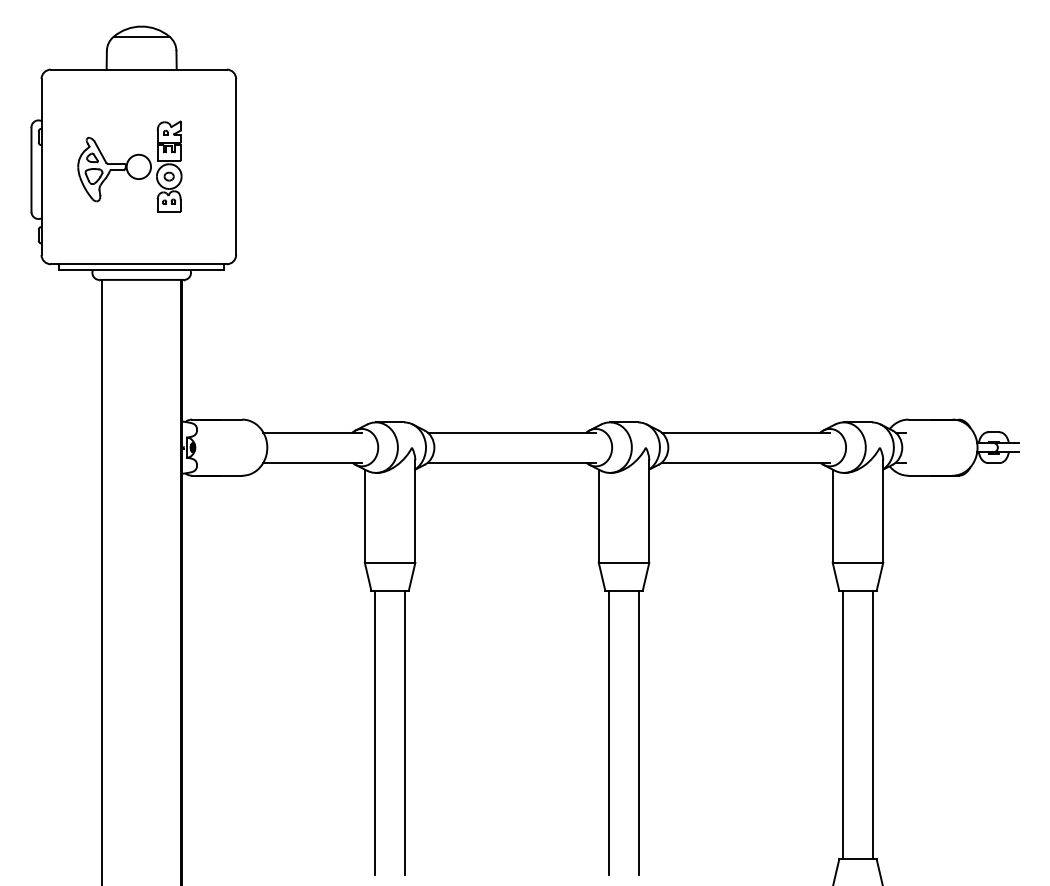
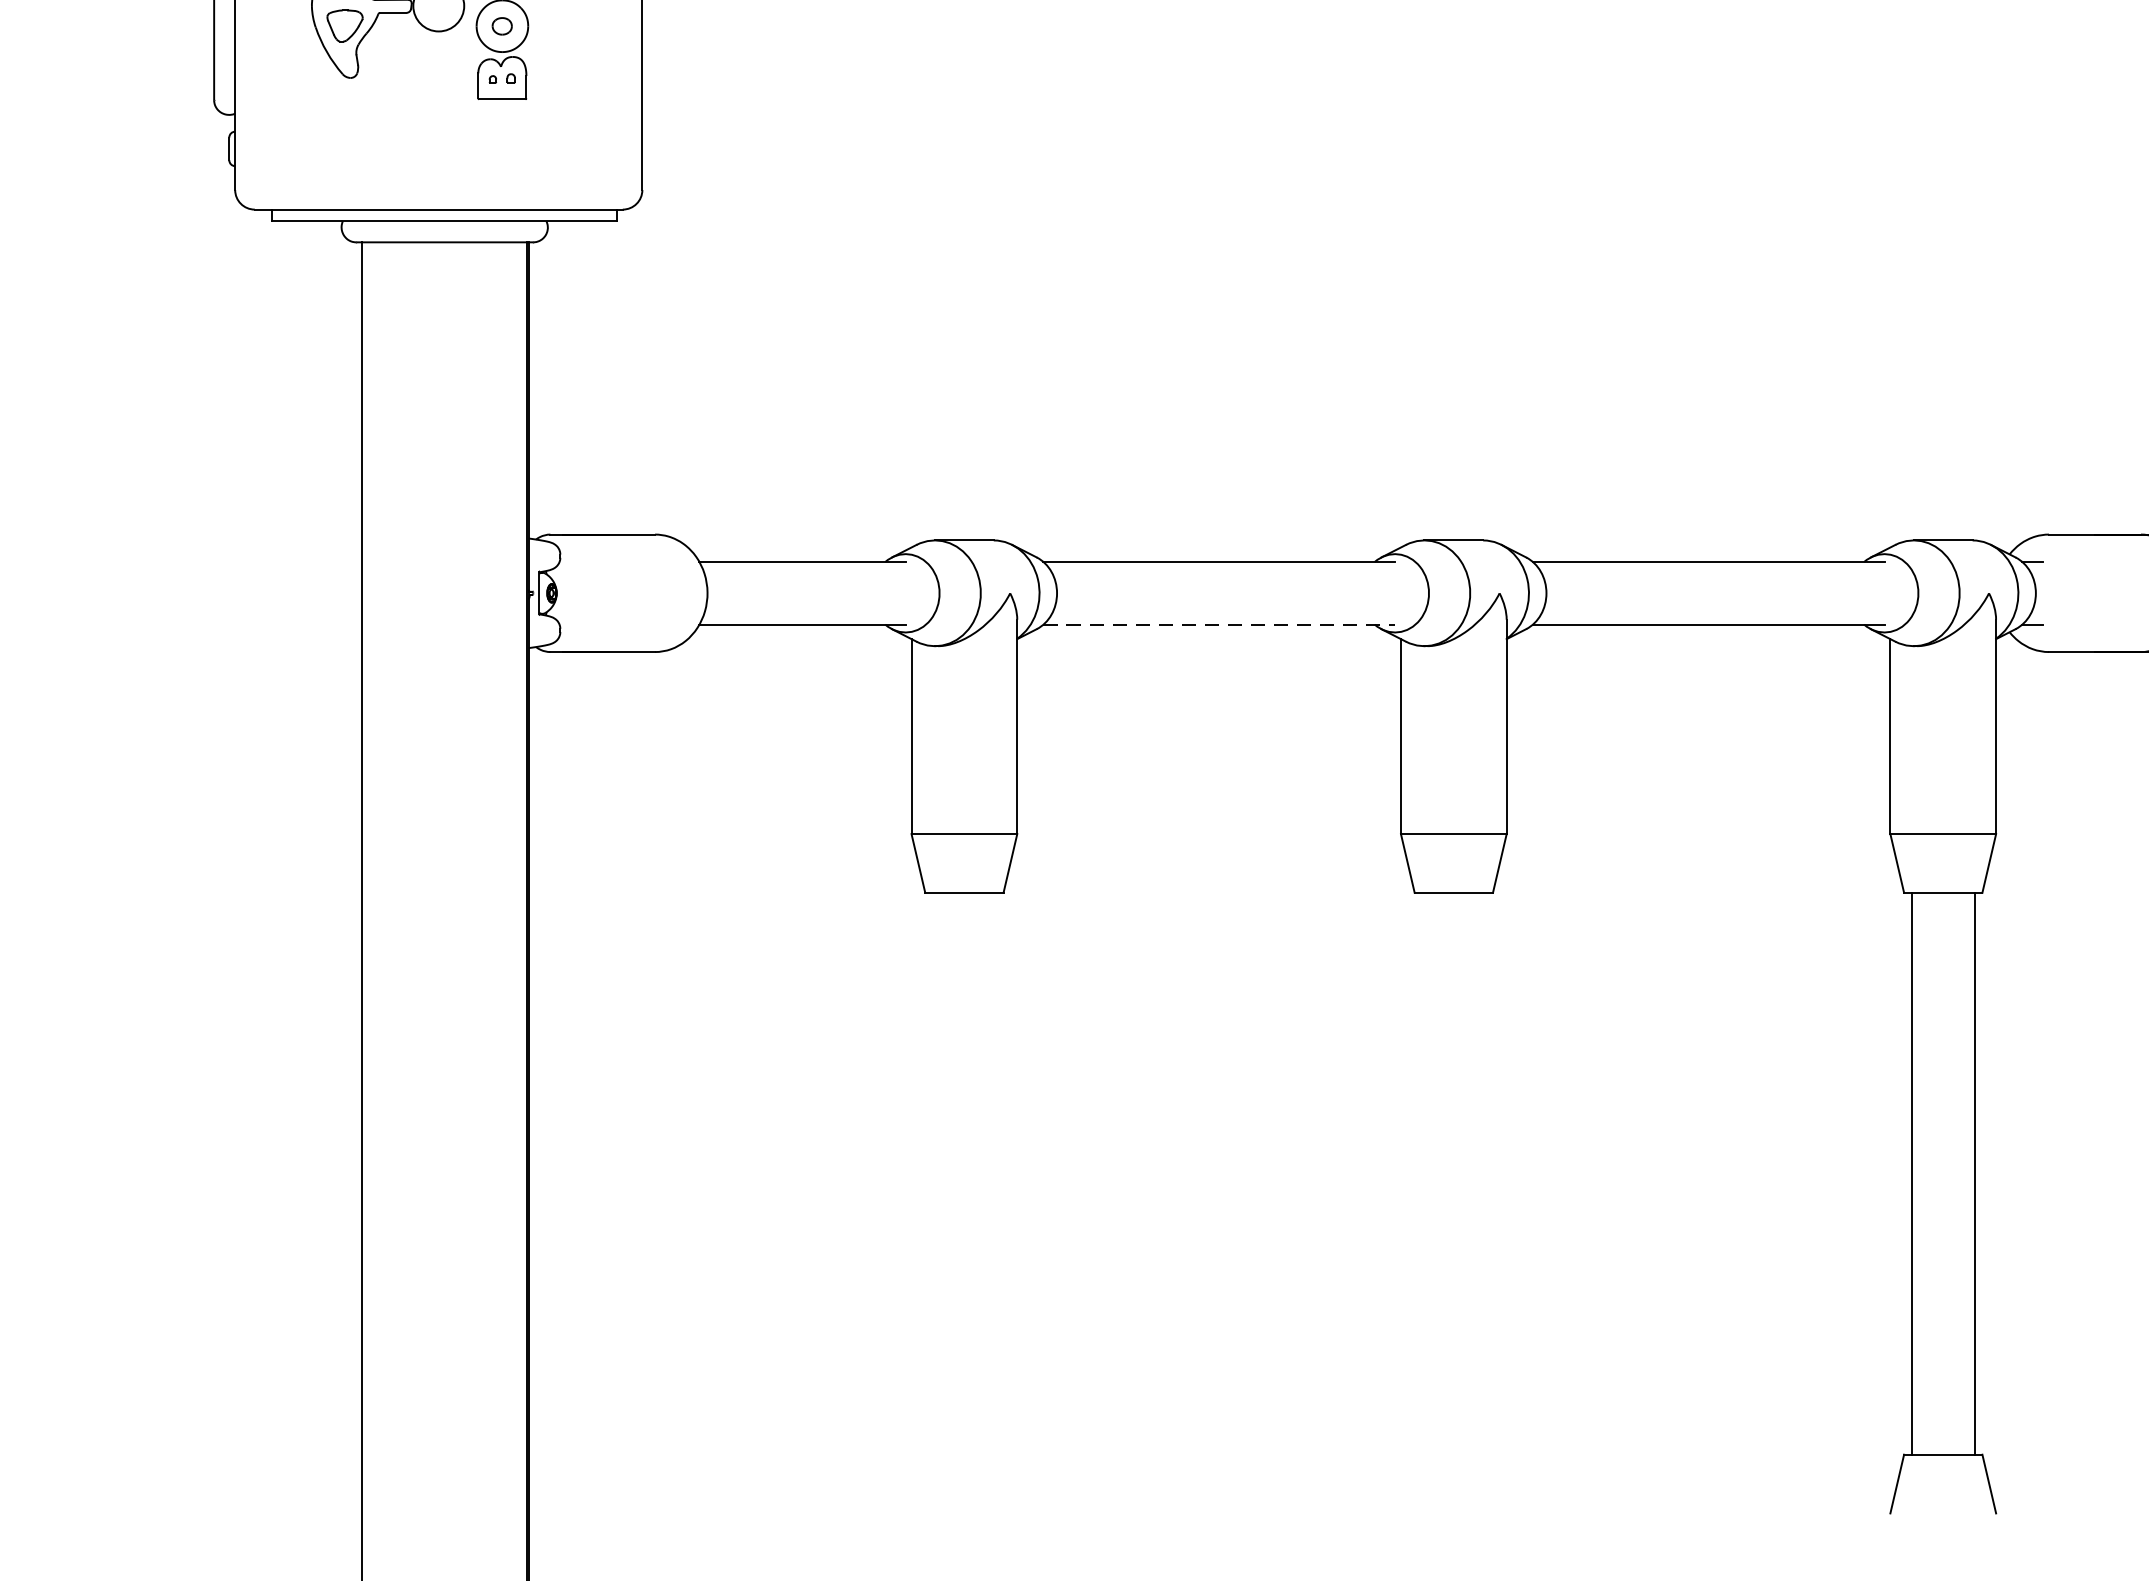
line: (512, 462) -> (1220, 624), solid -> dashed
line: (375, 732) -> (933, 1189), removed
line: (405, 732) -> (996, 1189), removed
line: (609, 732) -> (1423, 1189), removed
line: (639, 732) -> (1486, 1189), removed

